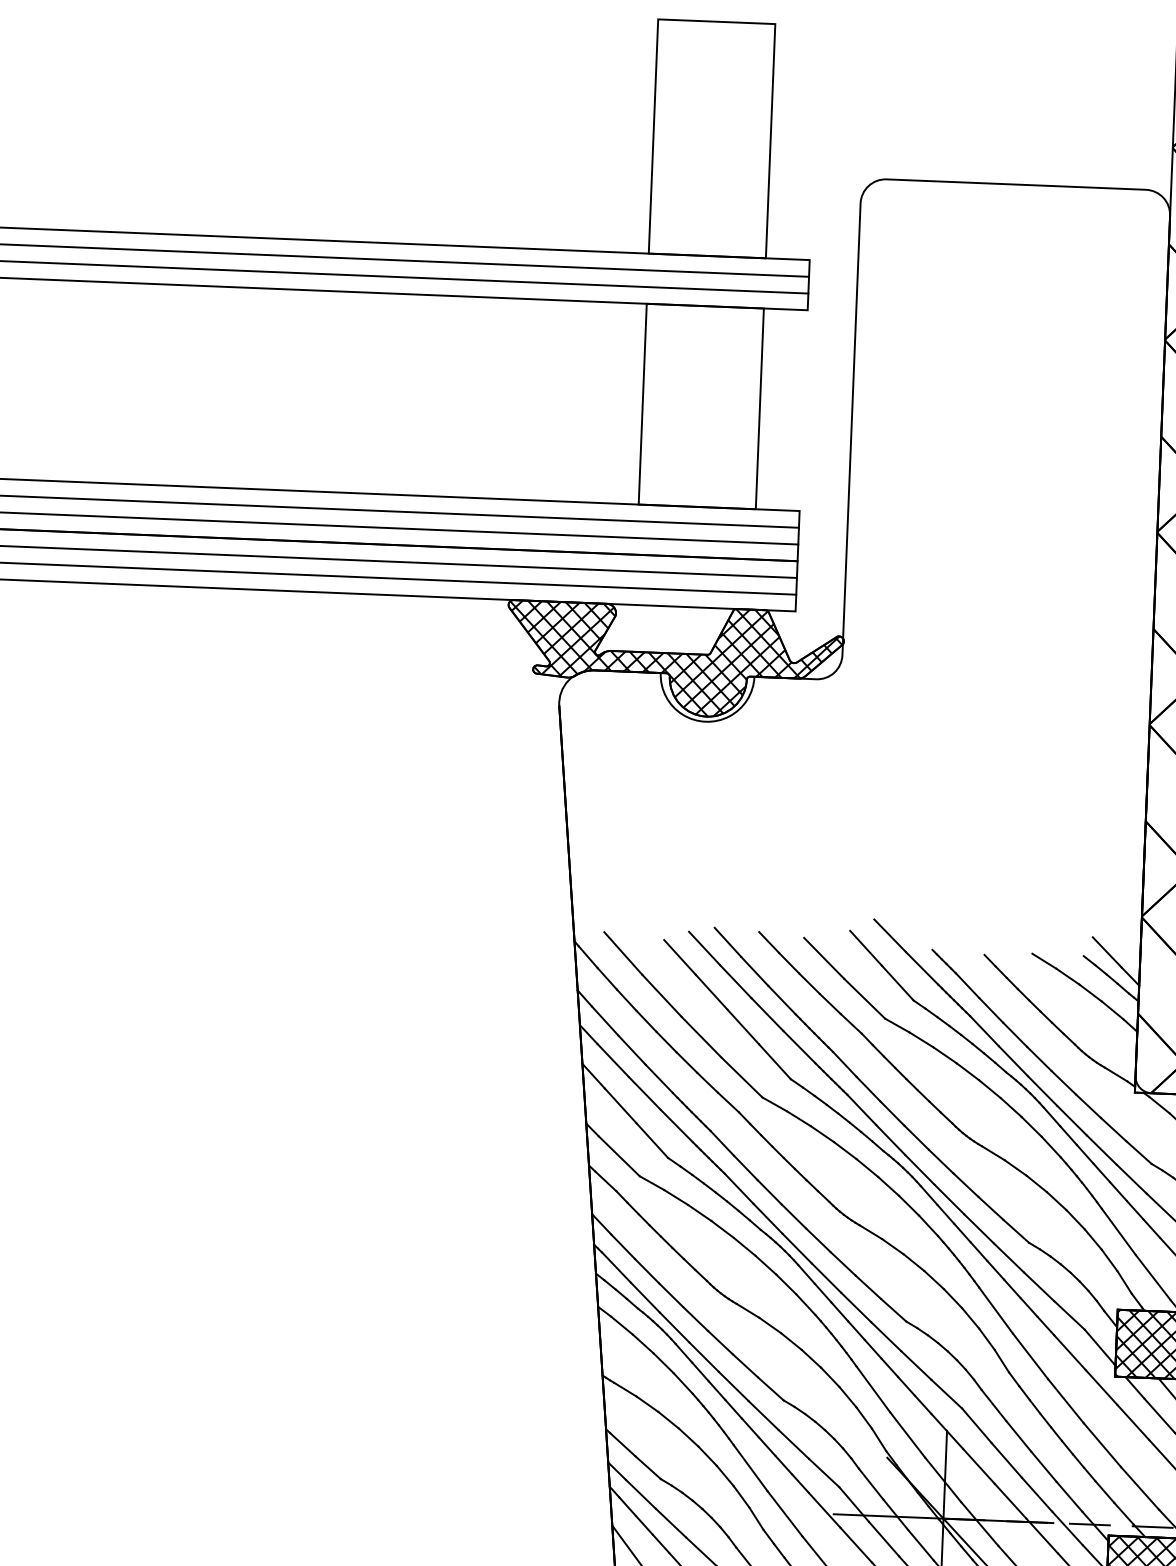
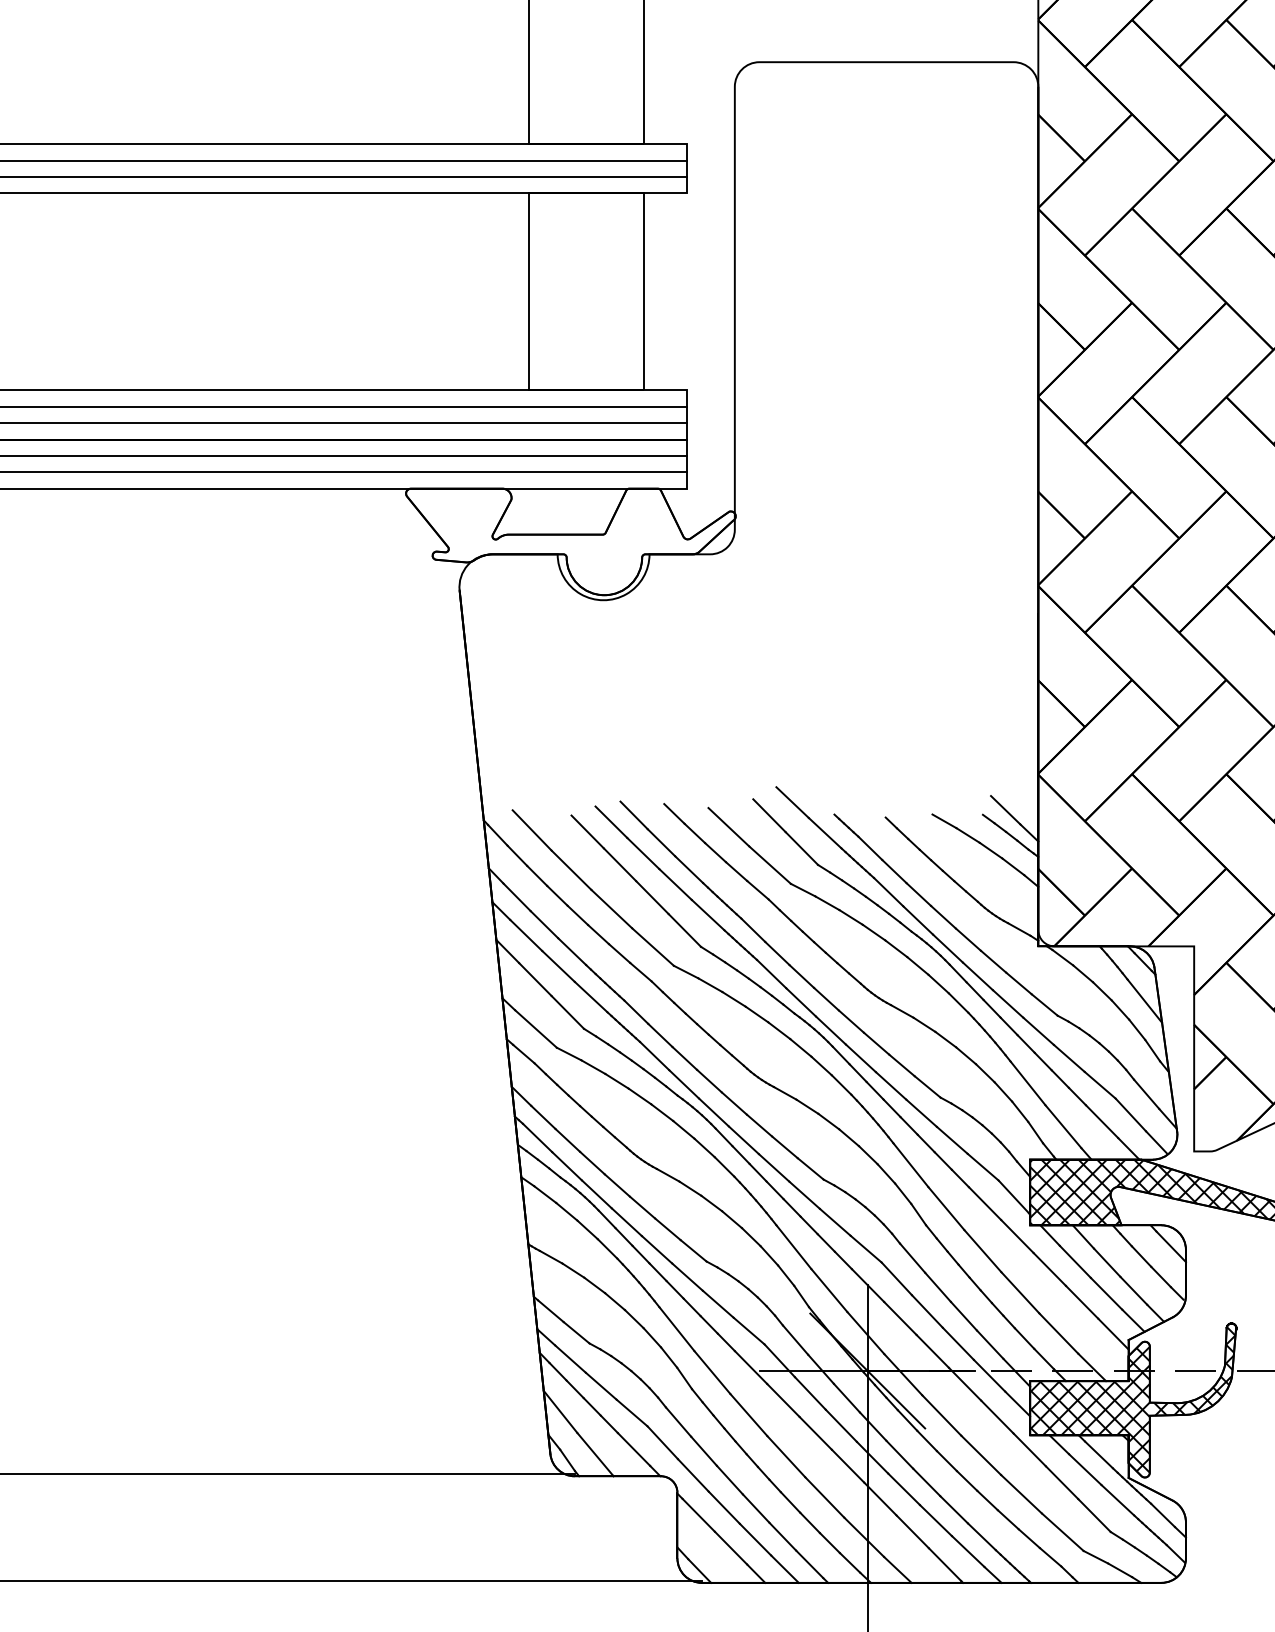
hatch: (674, 660) -> (570, 541), removed

